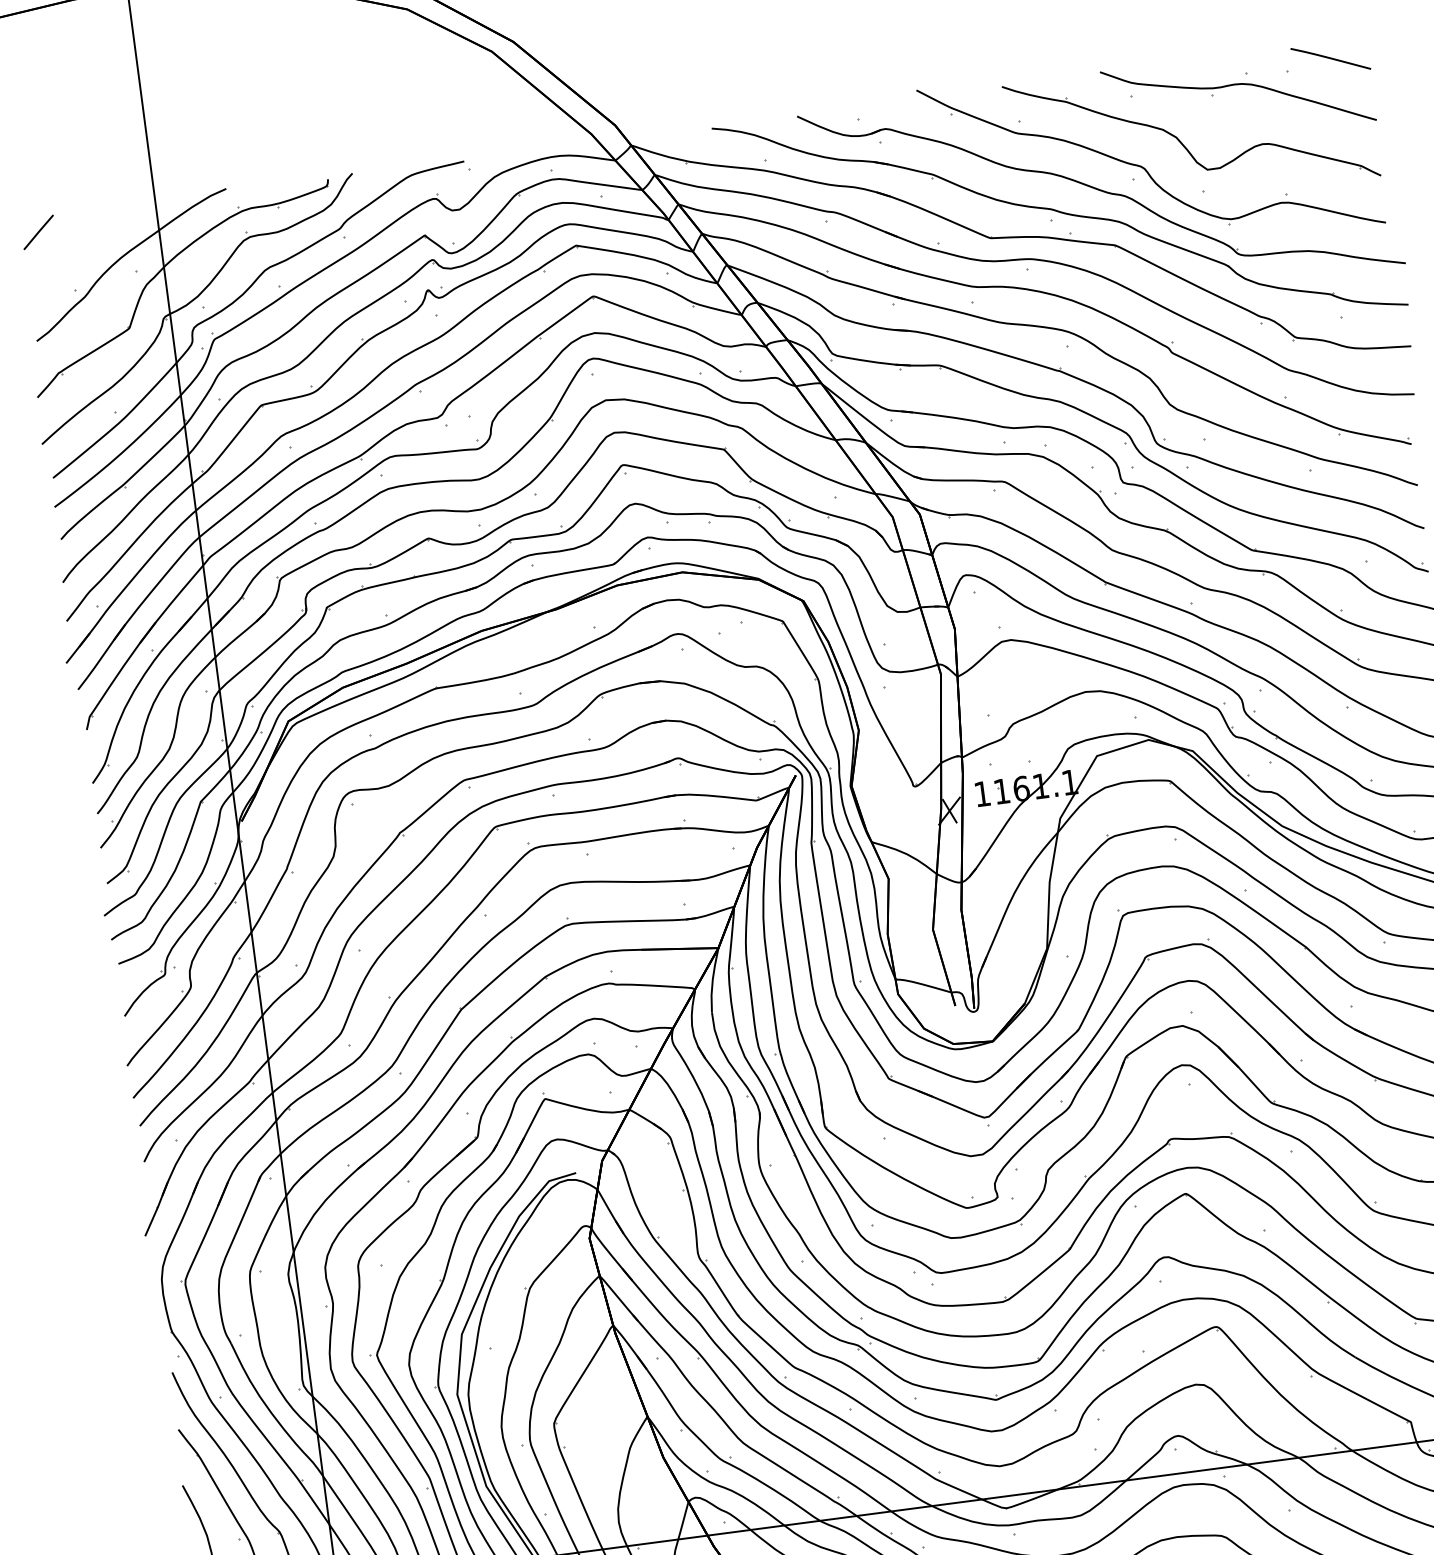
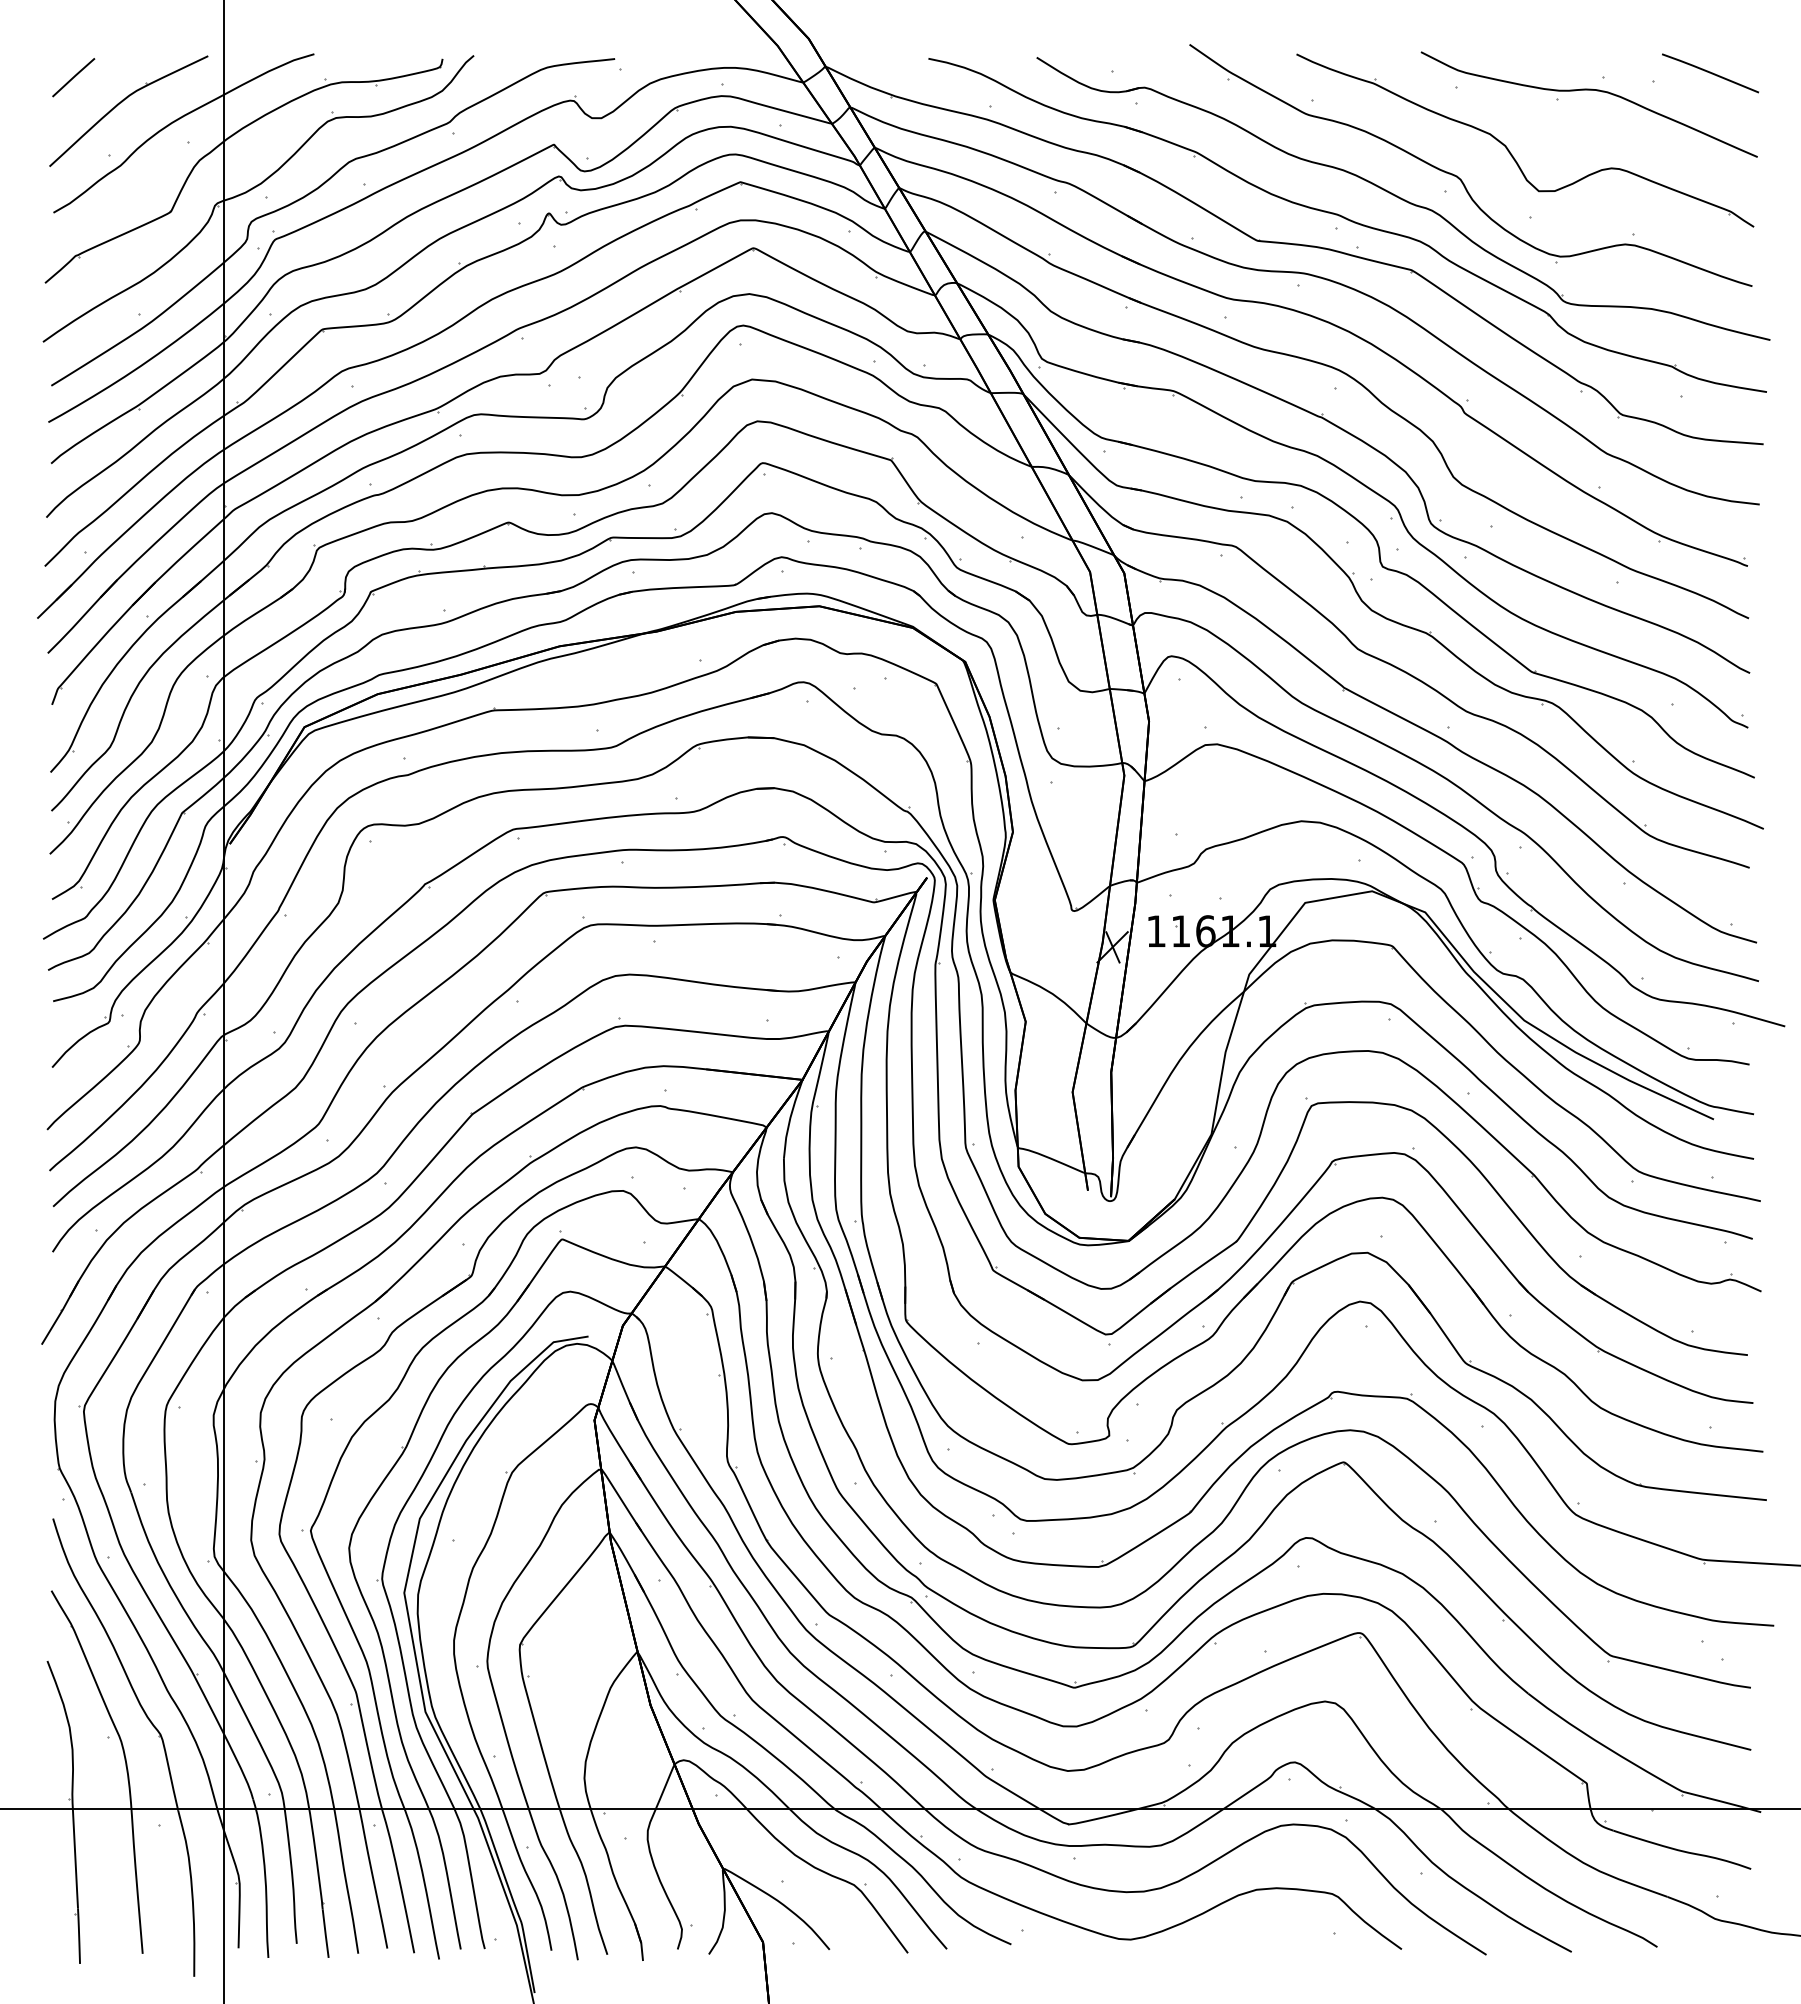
part: (79, 246) -> (122, 102), added

